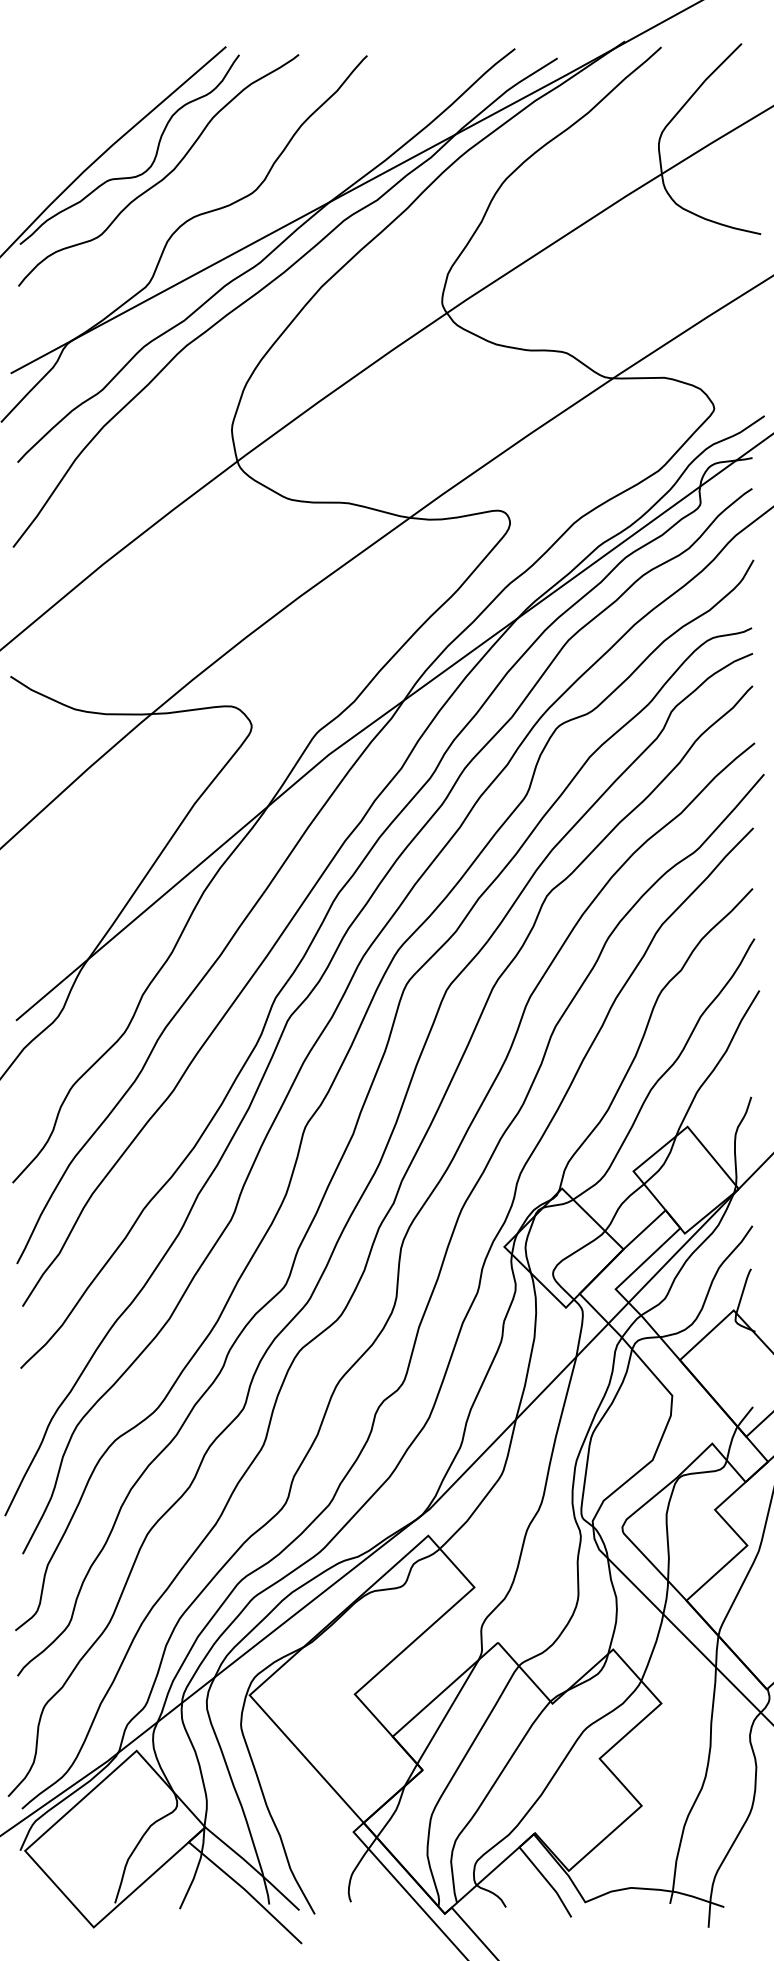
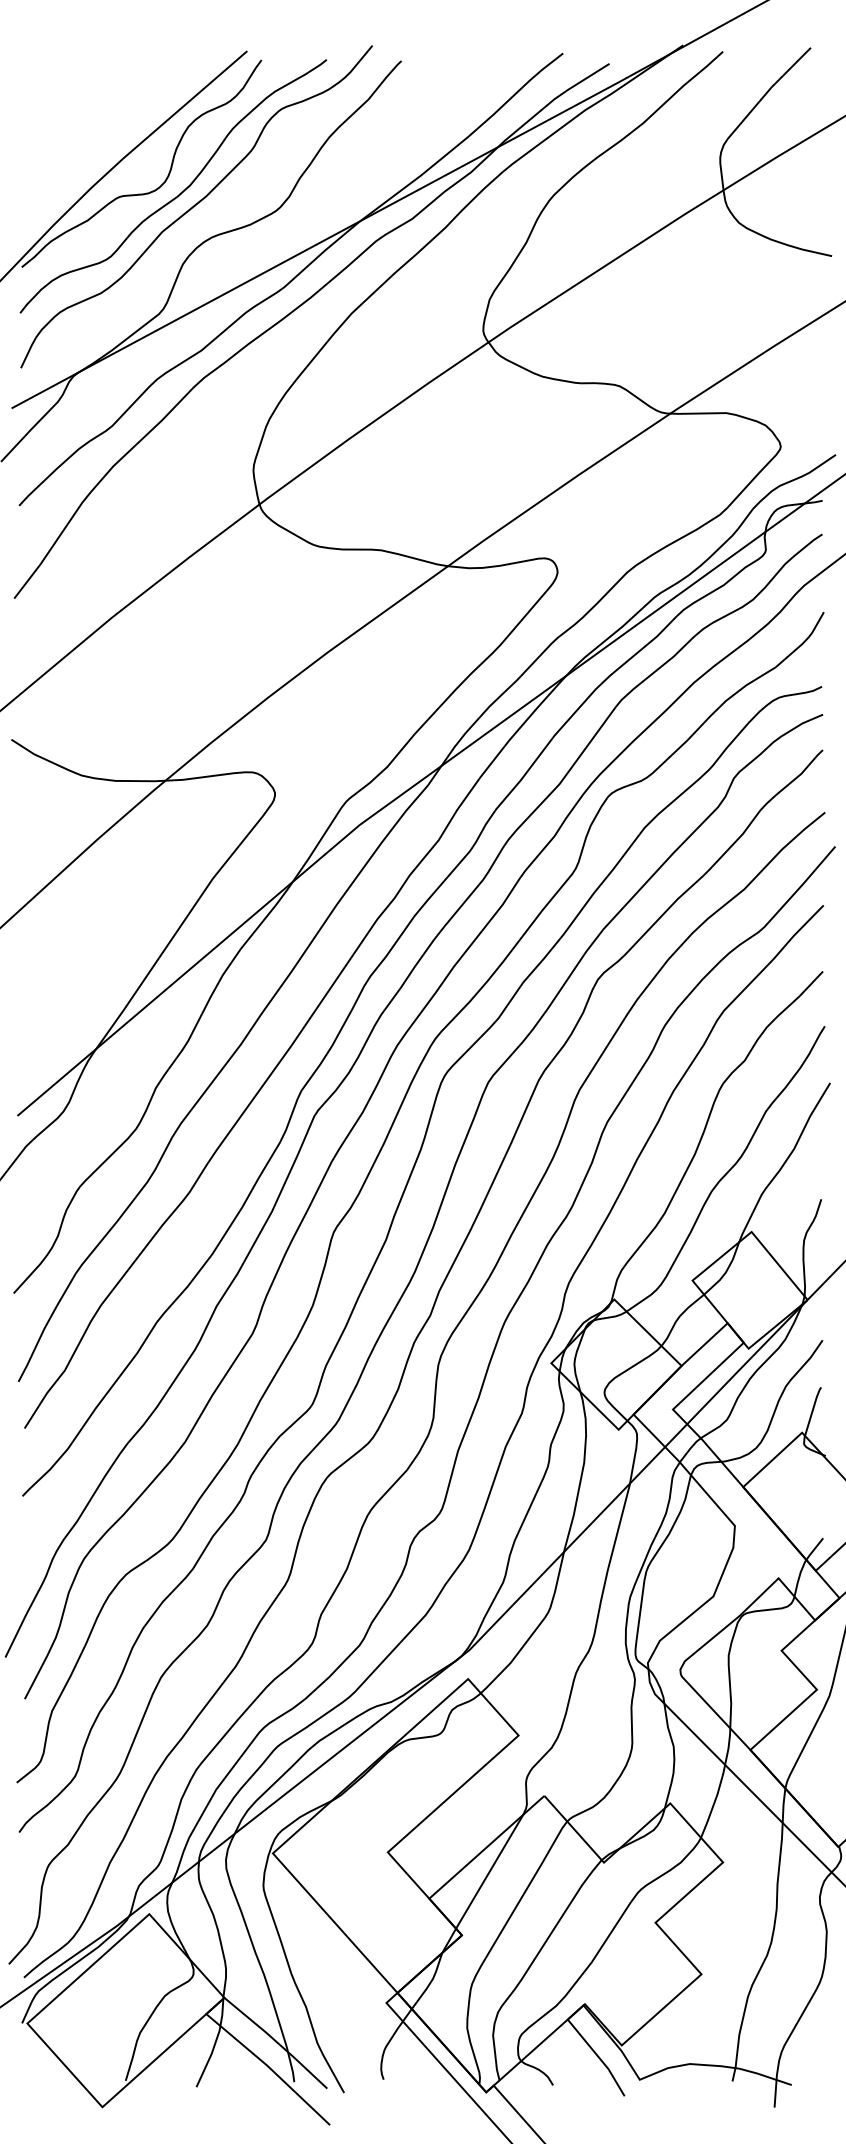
curve: (179, 187) -> (196, 205), added

